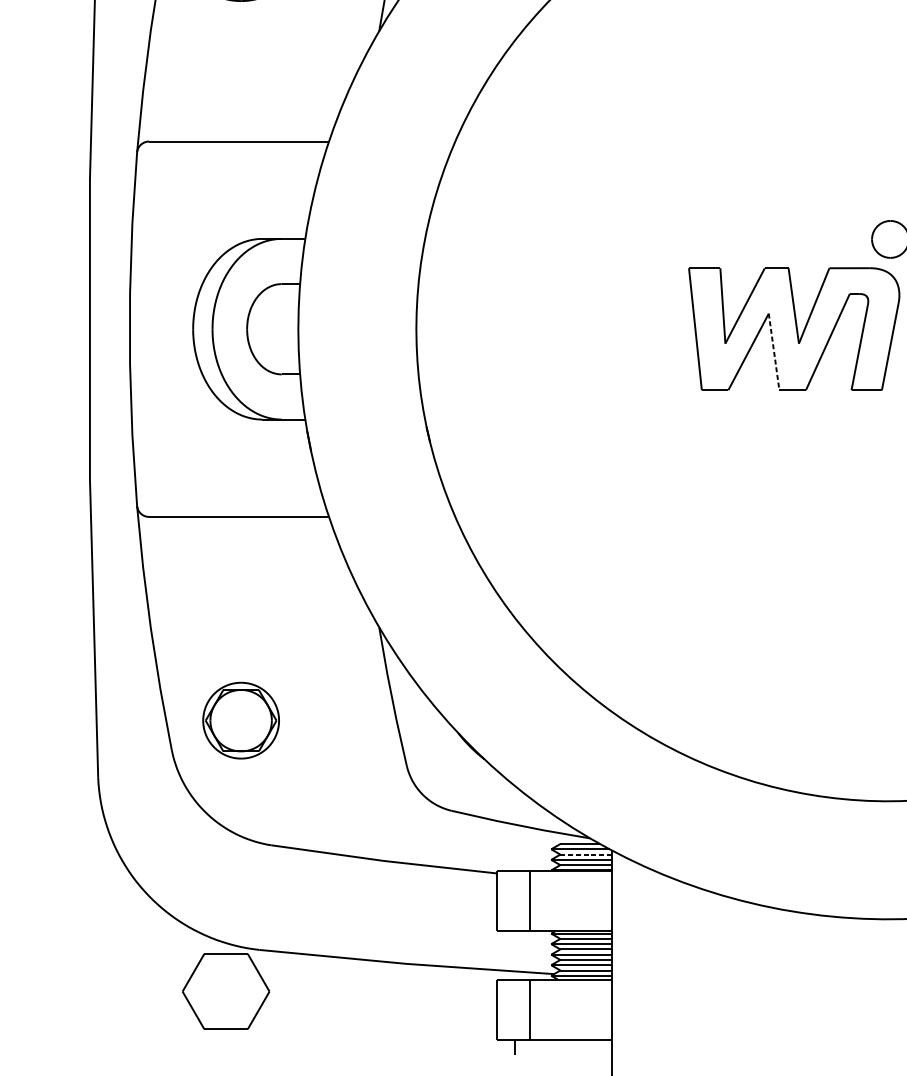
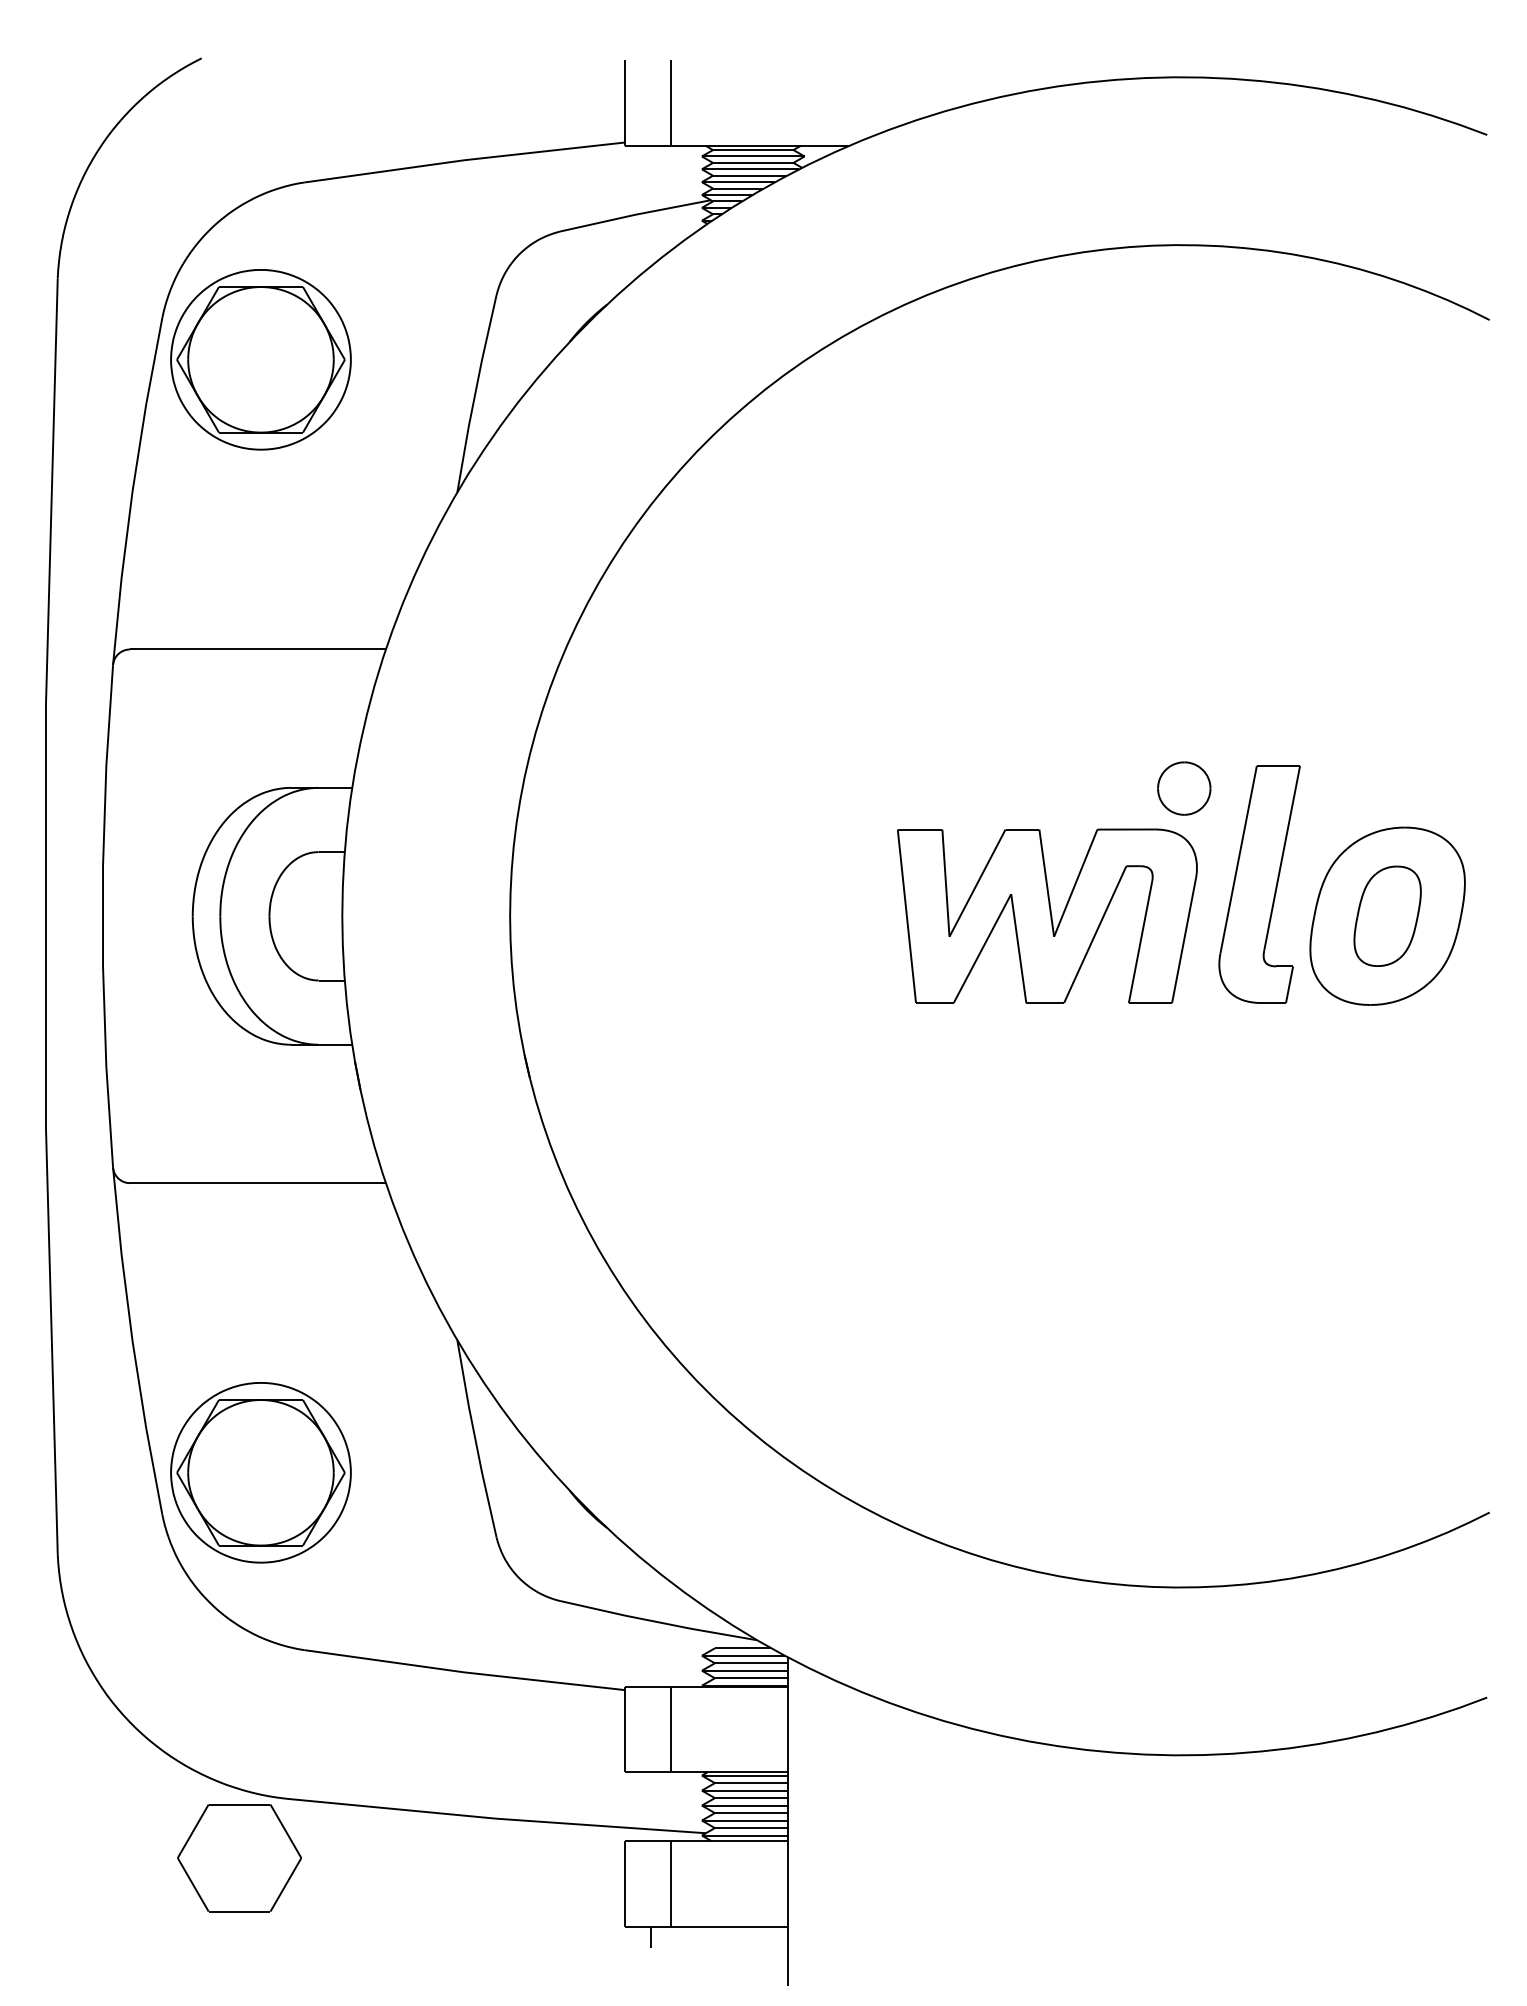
line: (773, 351) -> (1018, 948), dashed -> solid
part: (240, 720) -> (260, 1472), size x1.67
line: (586, 854) -> (751, 1663), dashed -> solid

